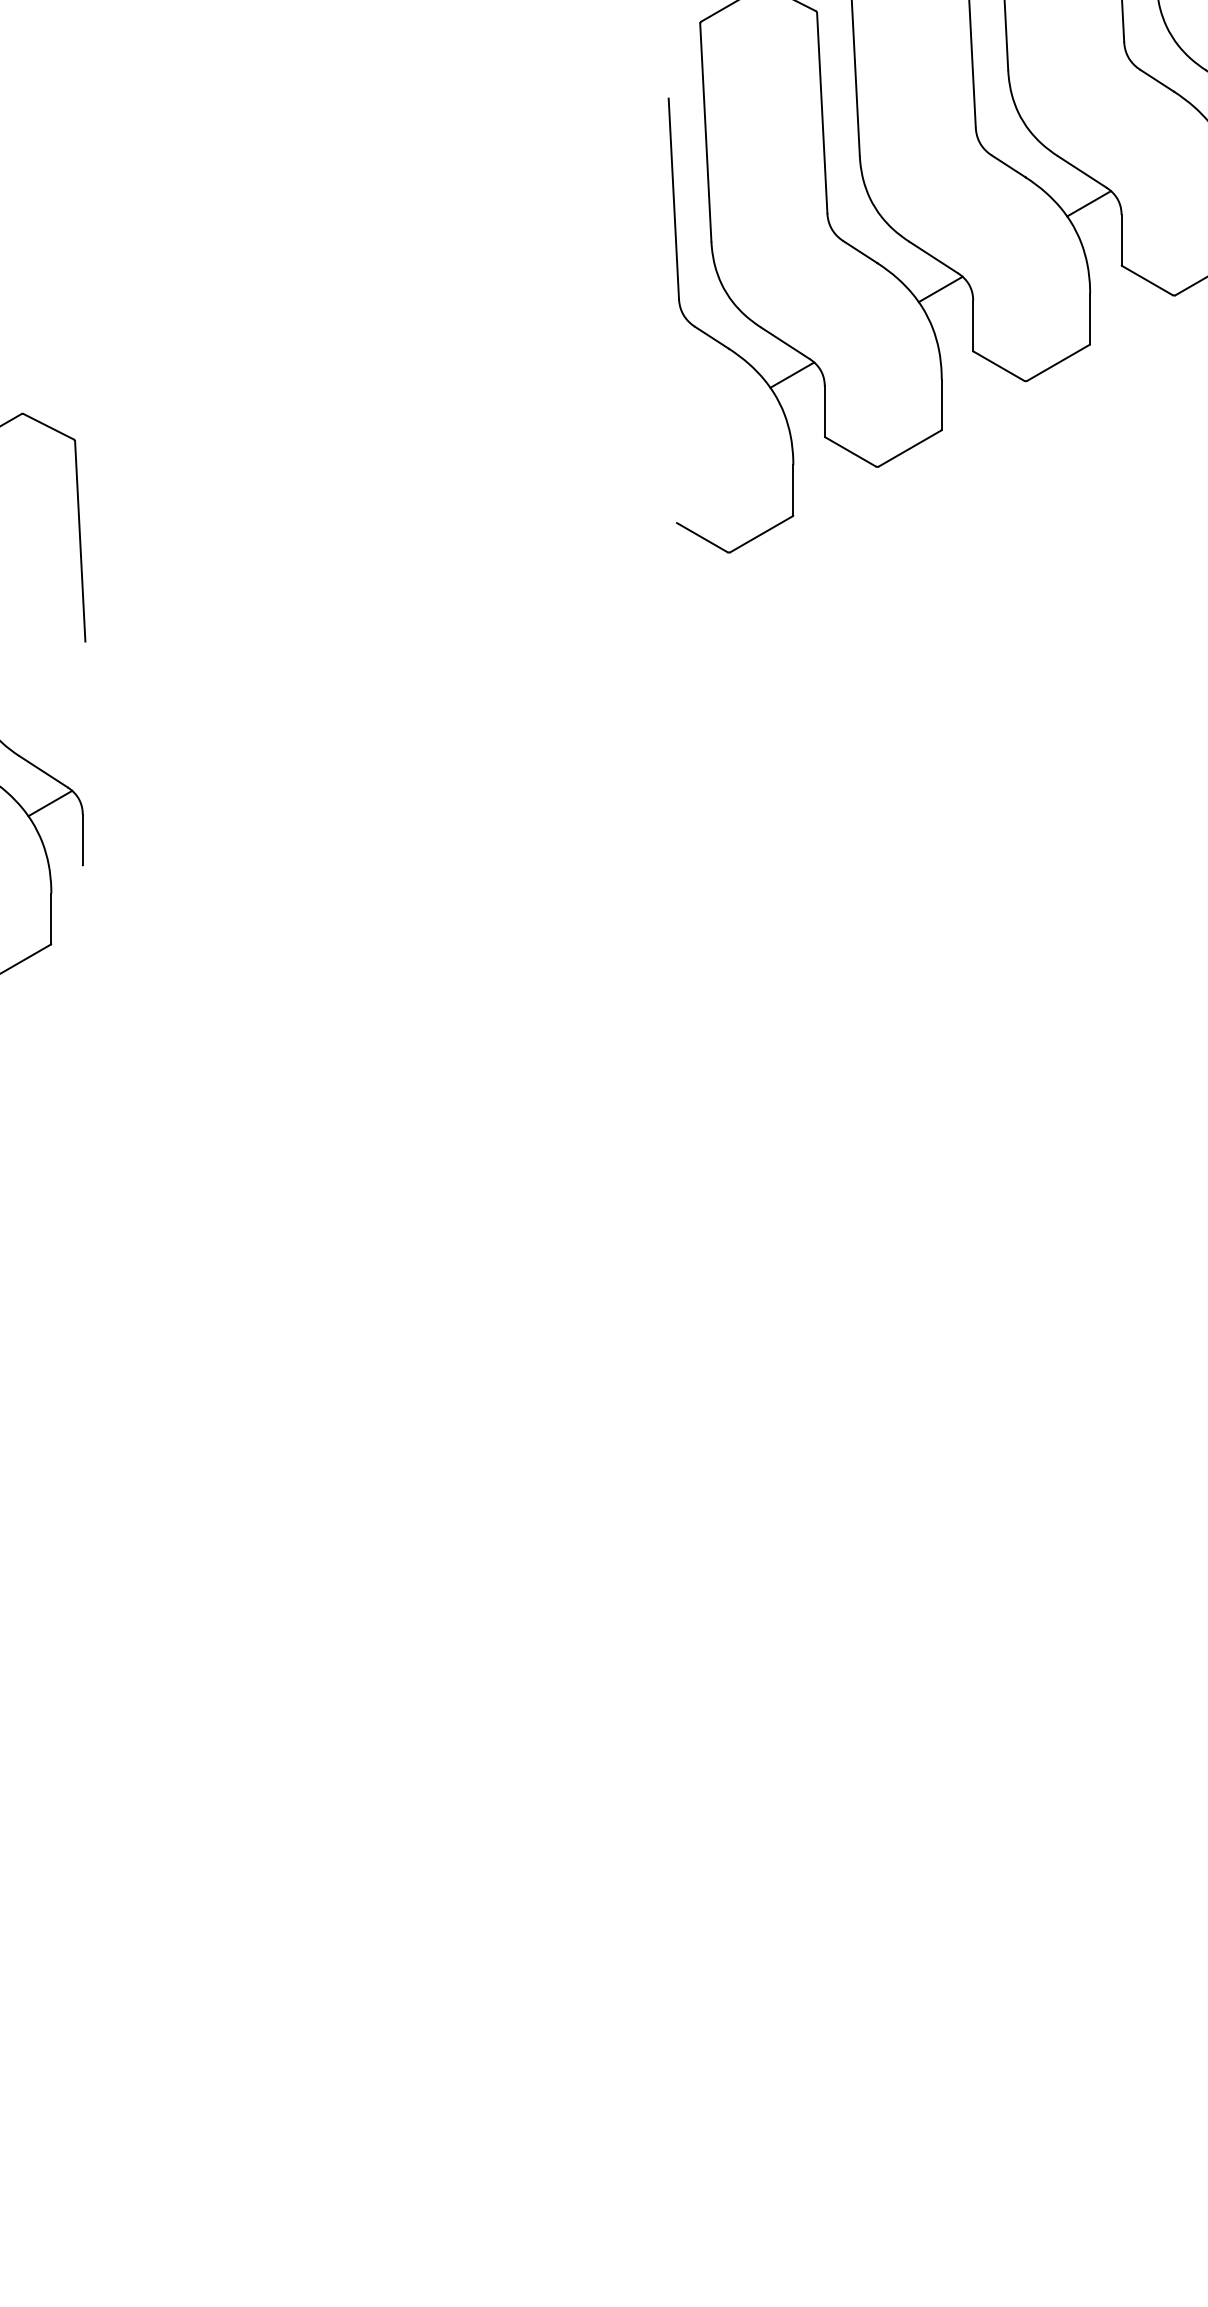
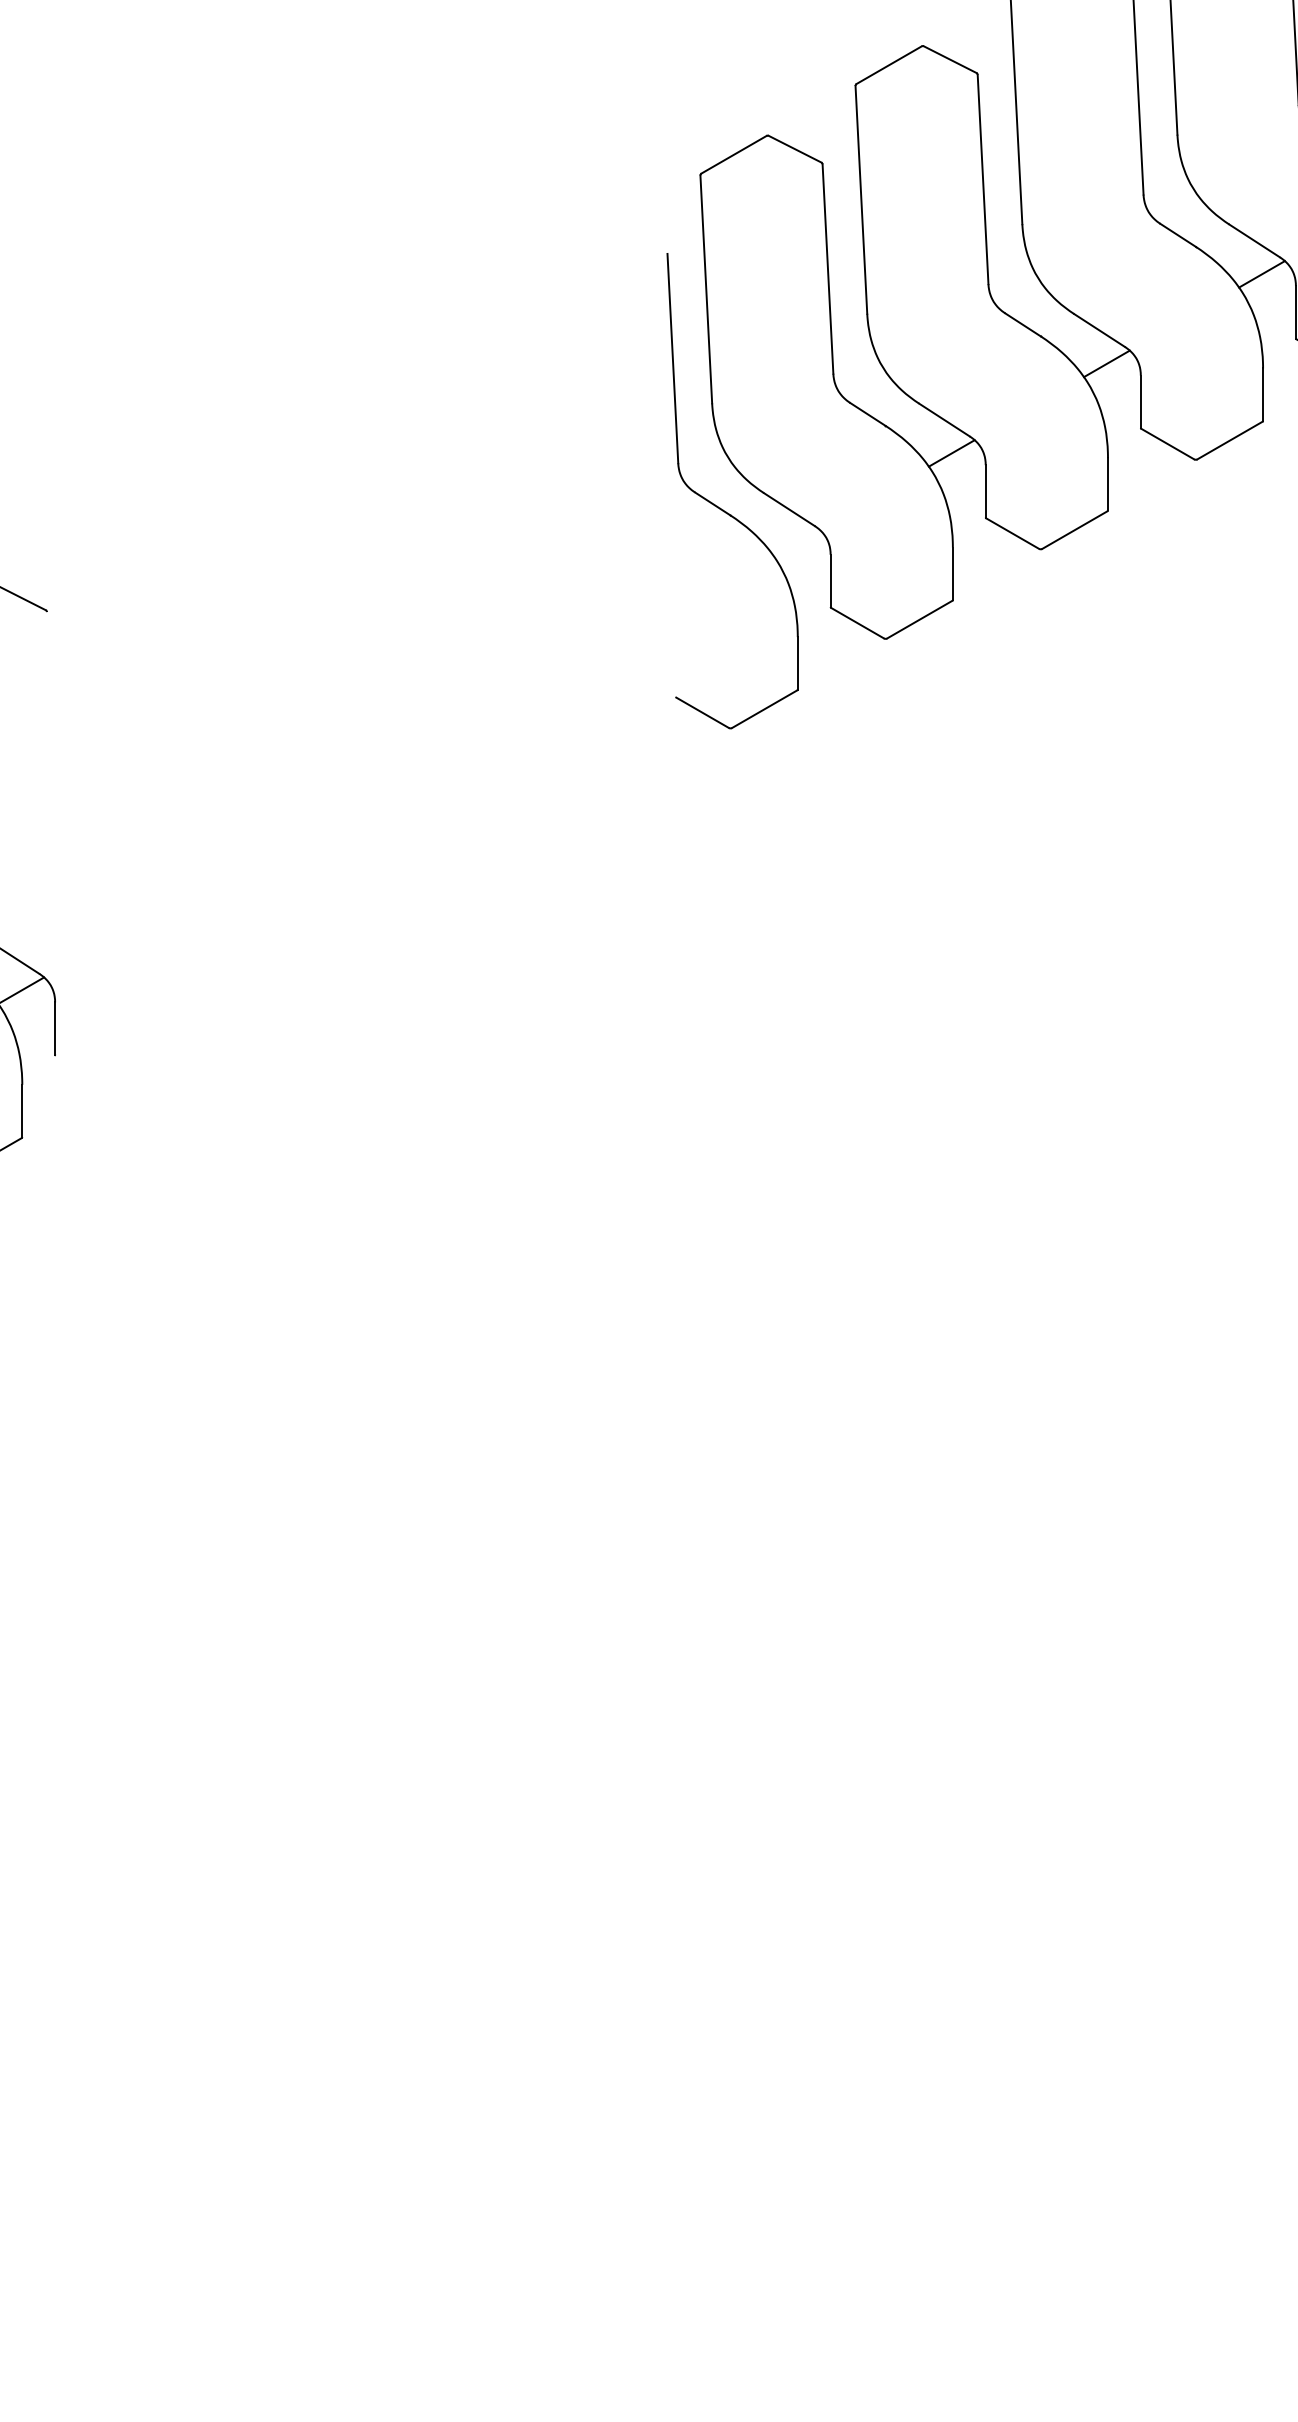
line: (792, 374) -> (796, 542), removed
line: (80, 541) -> (52, 716), removed

